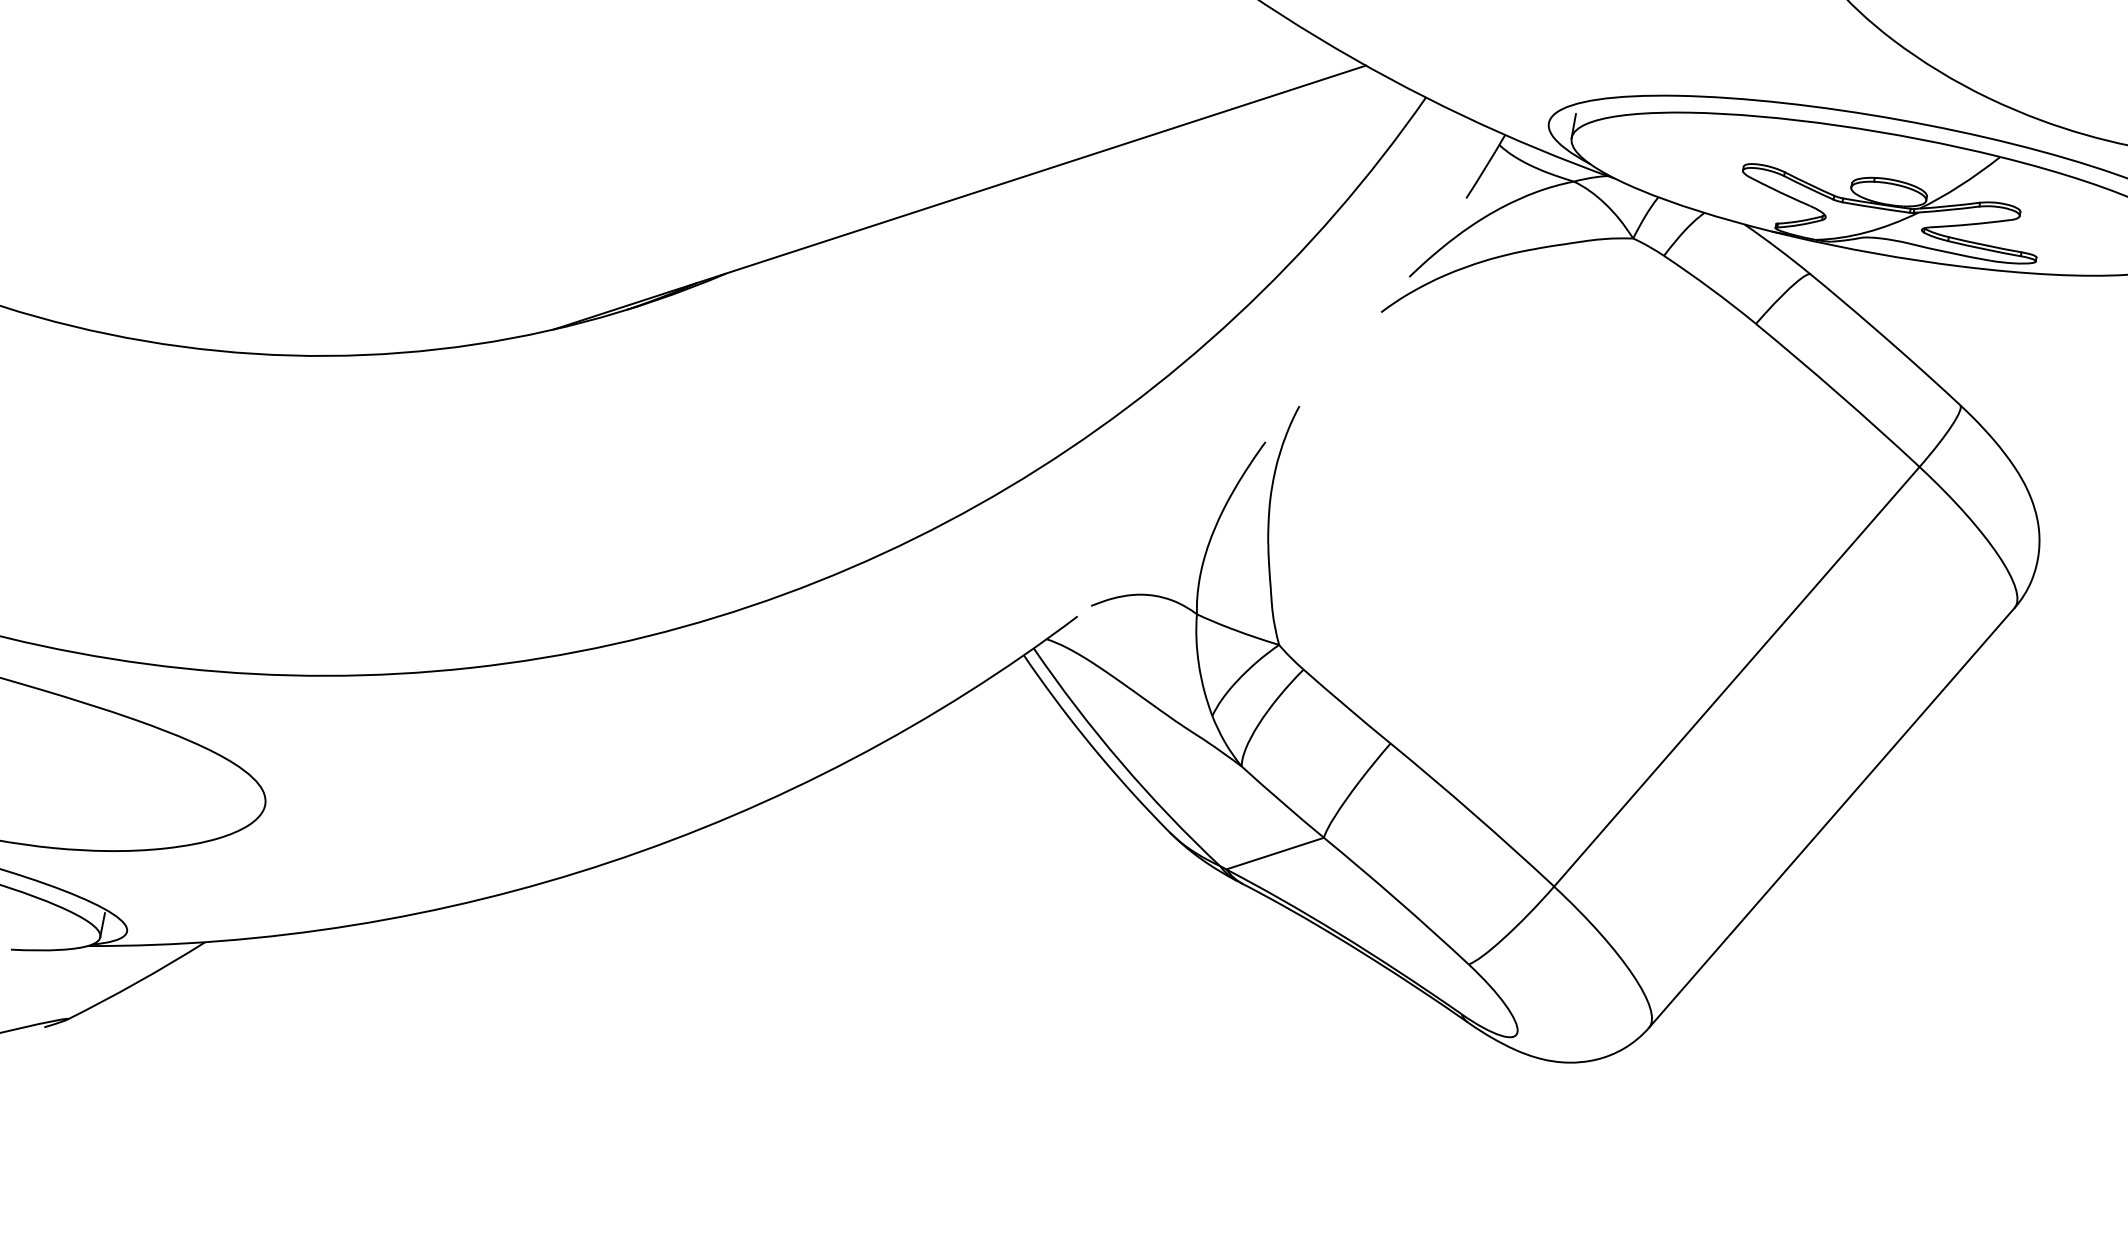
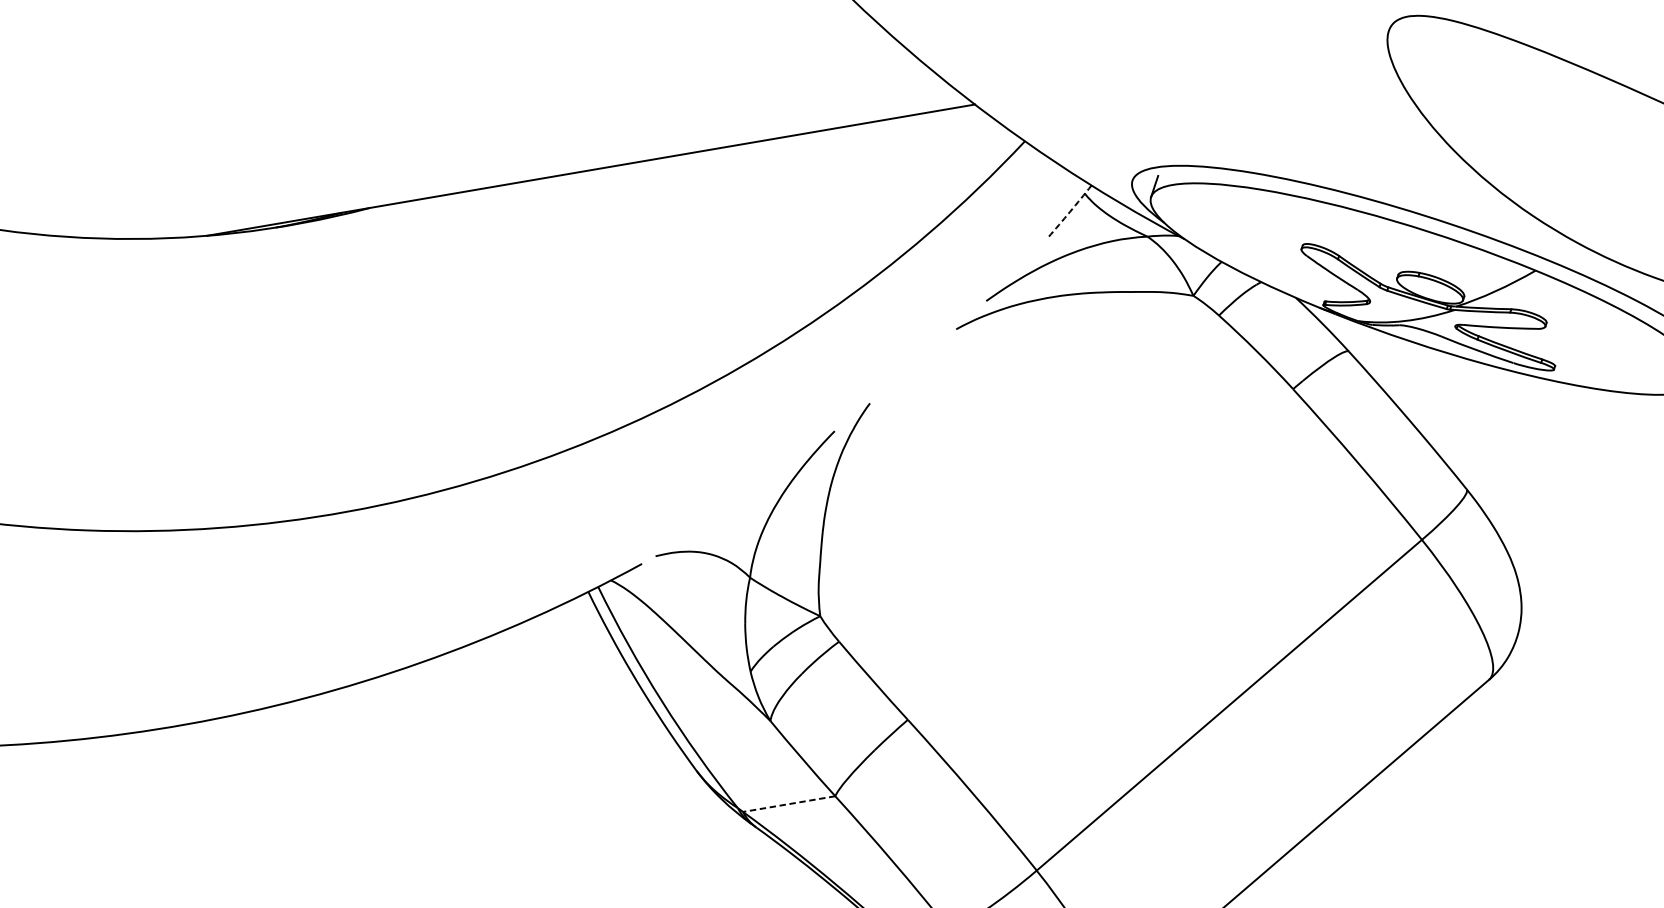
arc: (1486, 166) -> (1070, 211), solid -> dashed
line: (1274, 853) -> (788, 803), solid -> dashed

